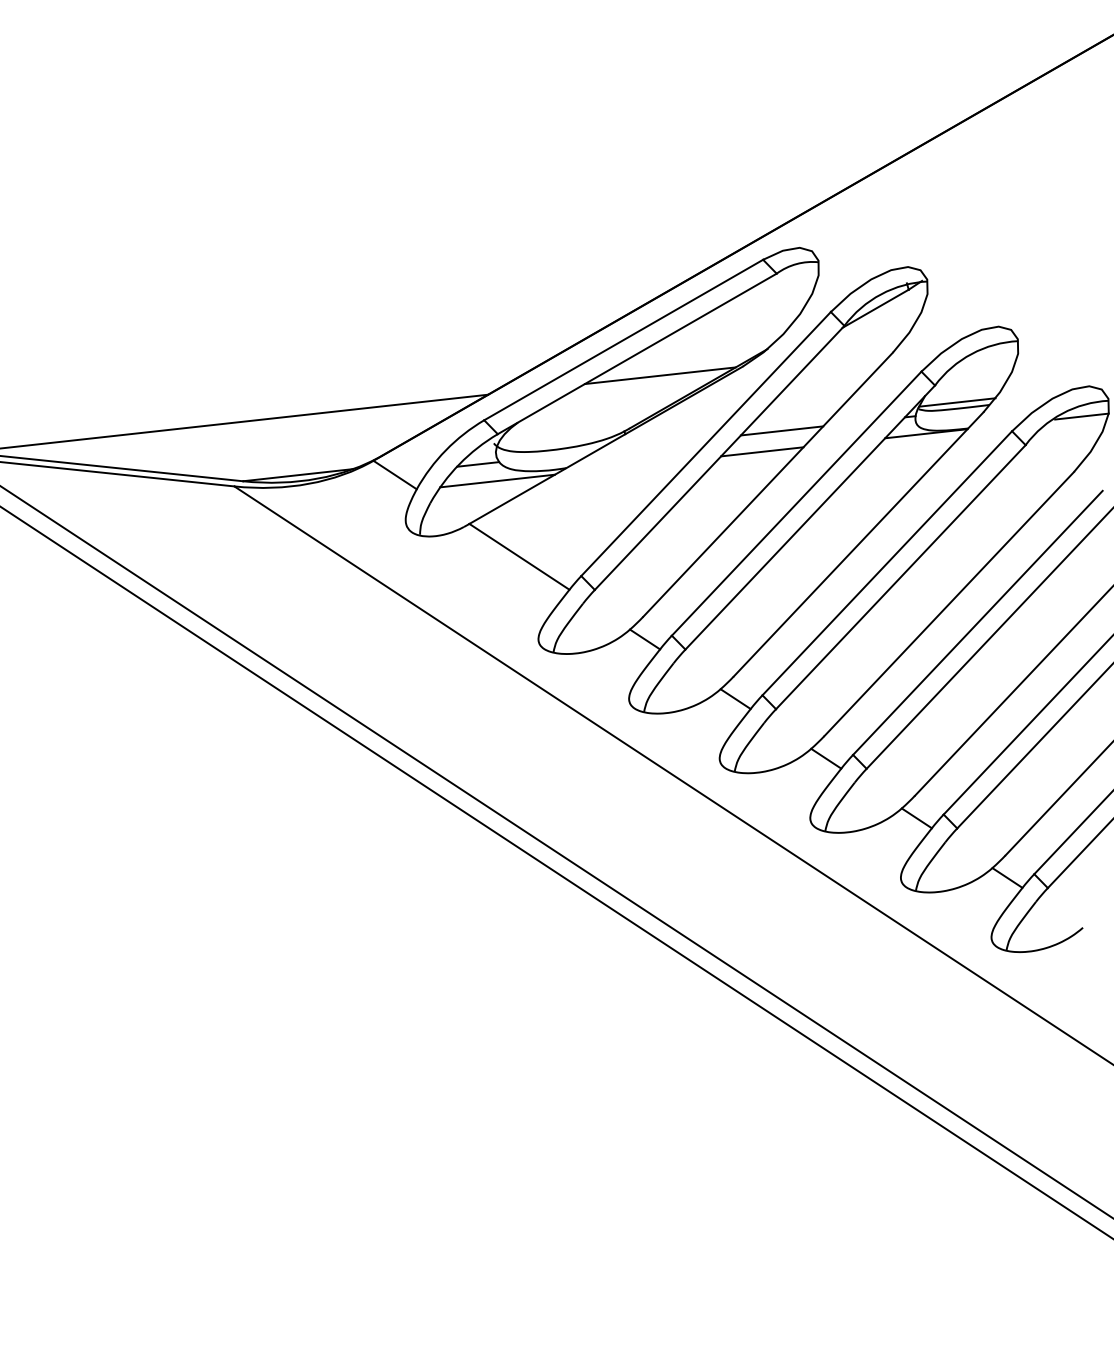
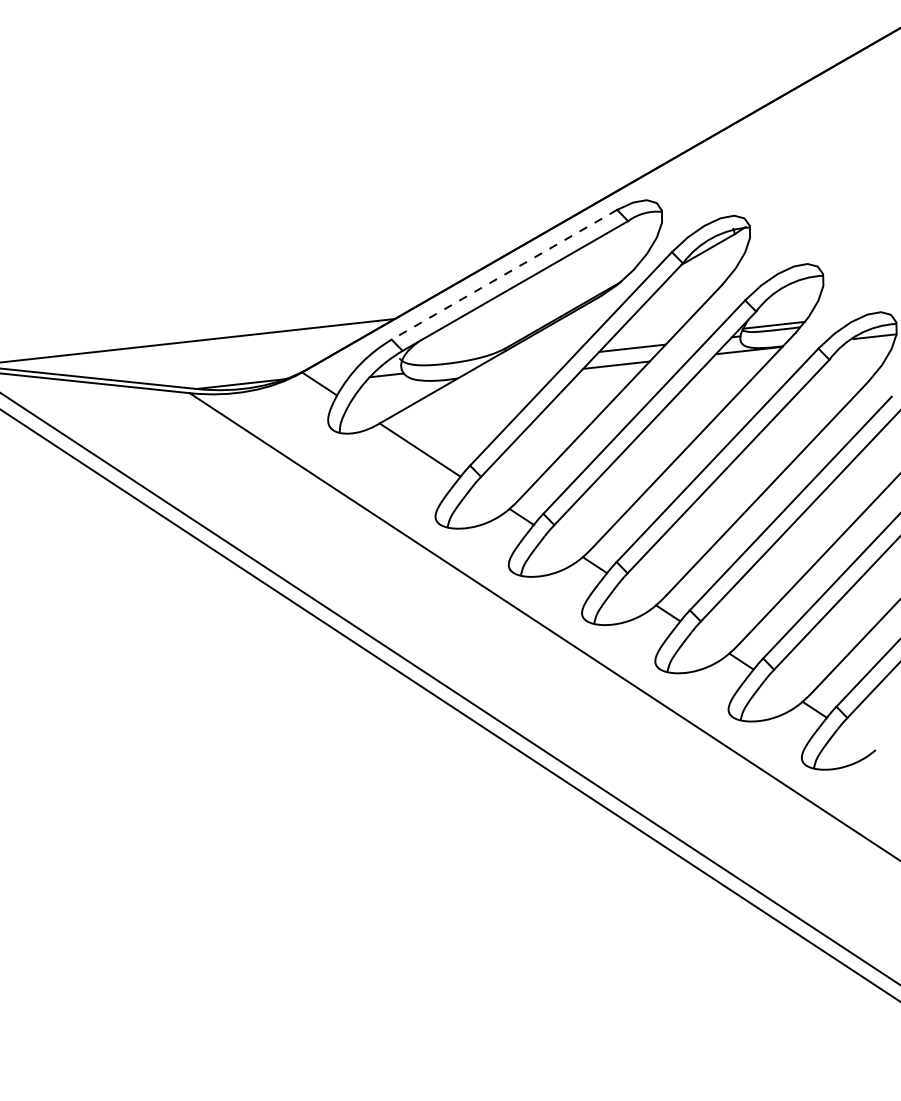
line: (623, 340) -> (504, 275), solid -> dashed
line: (659, 375) -> (533, 303), removed
line: (497, 480) -> (402, 388), removed

